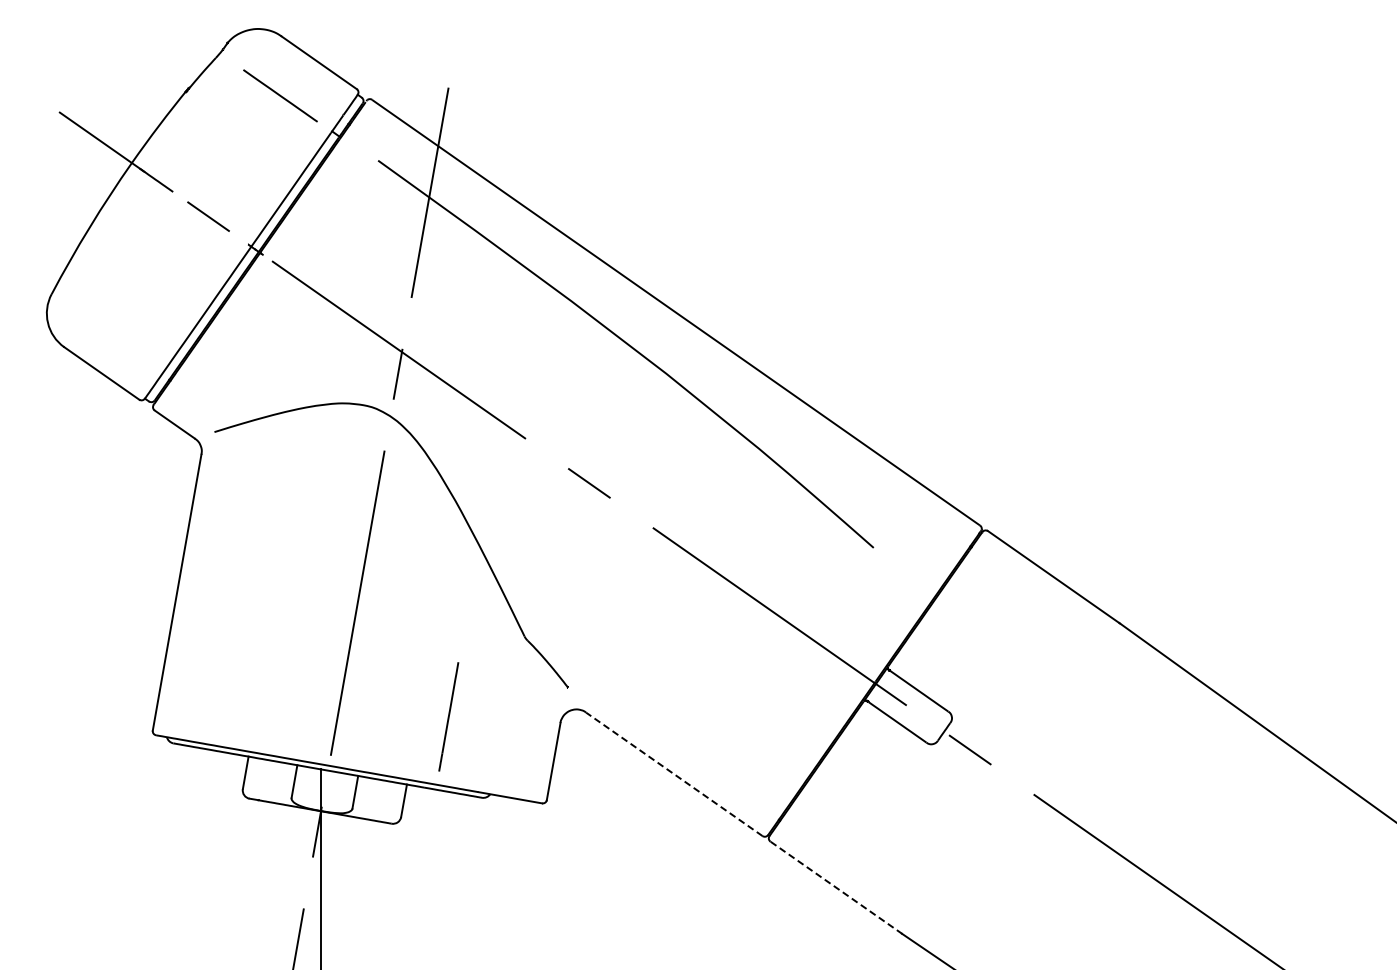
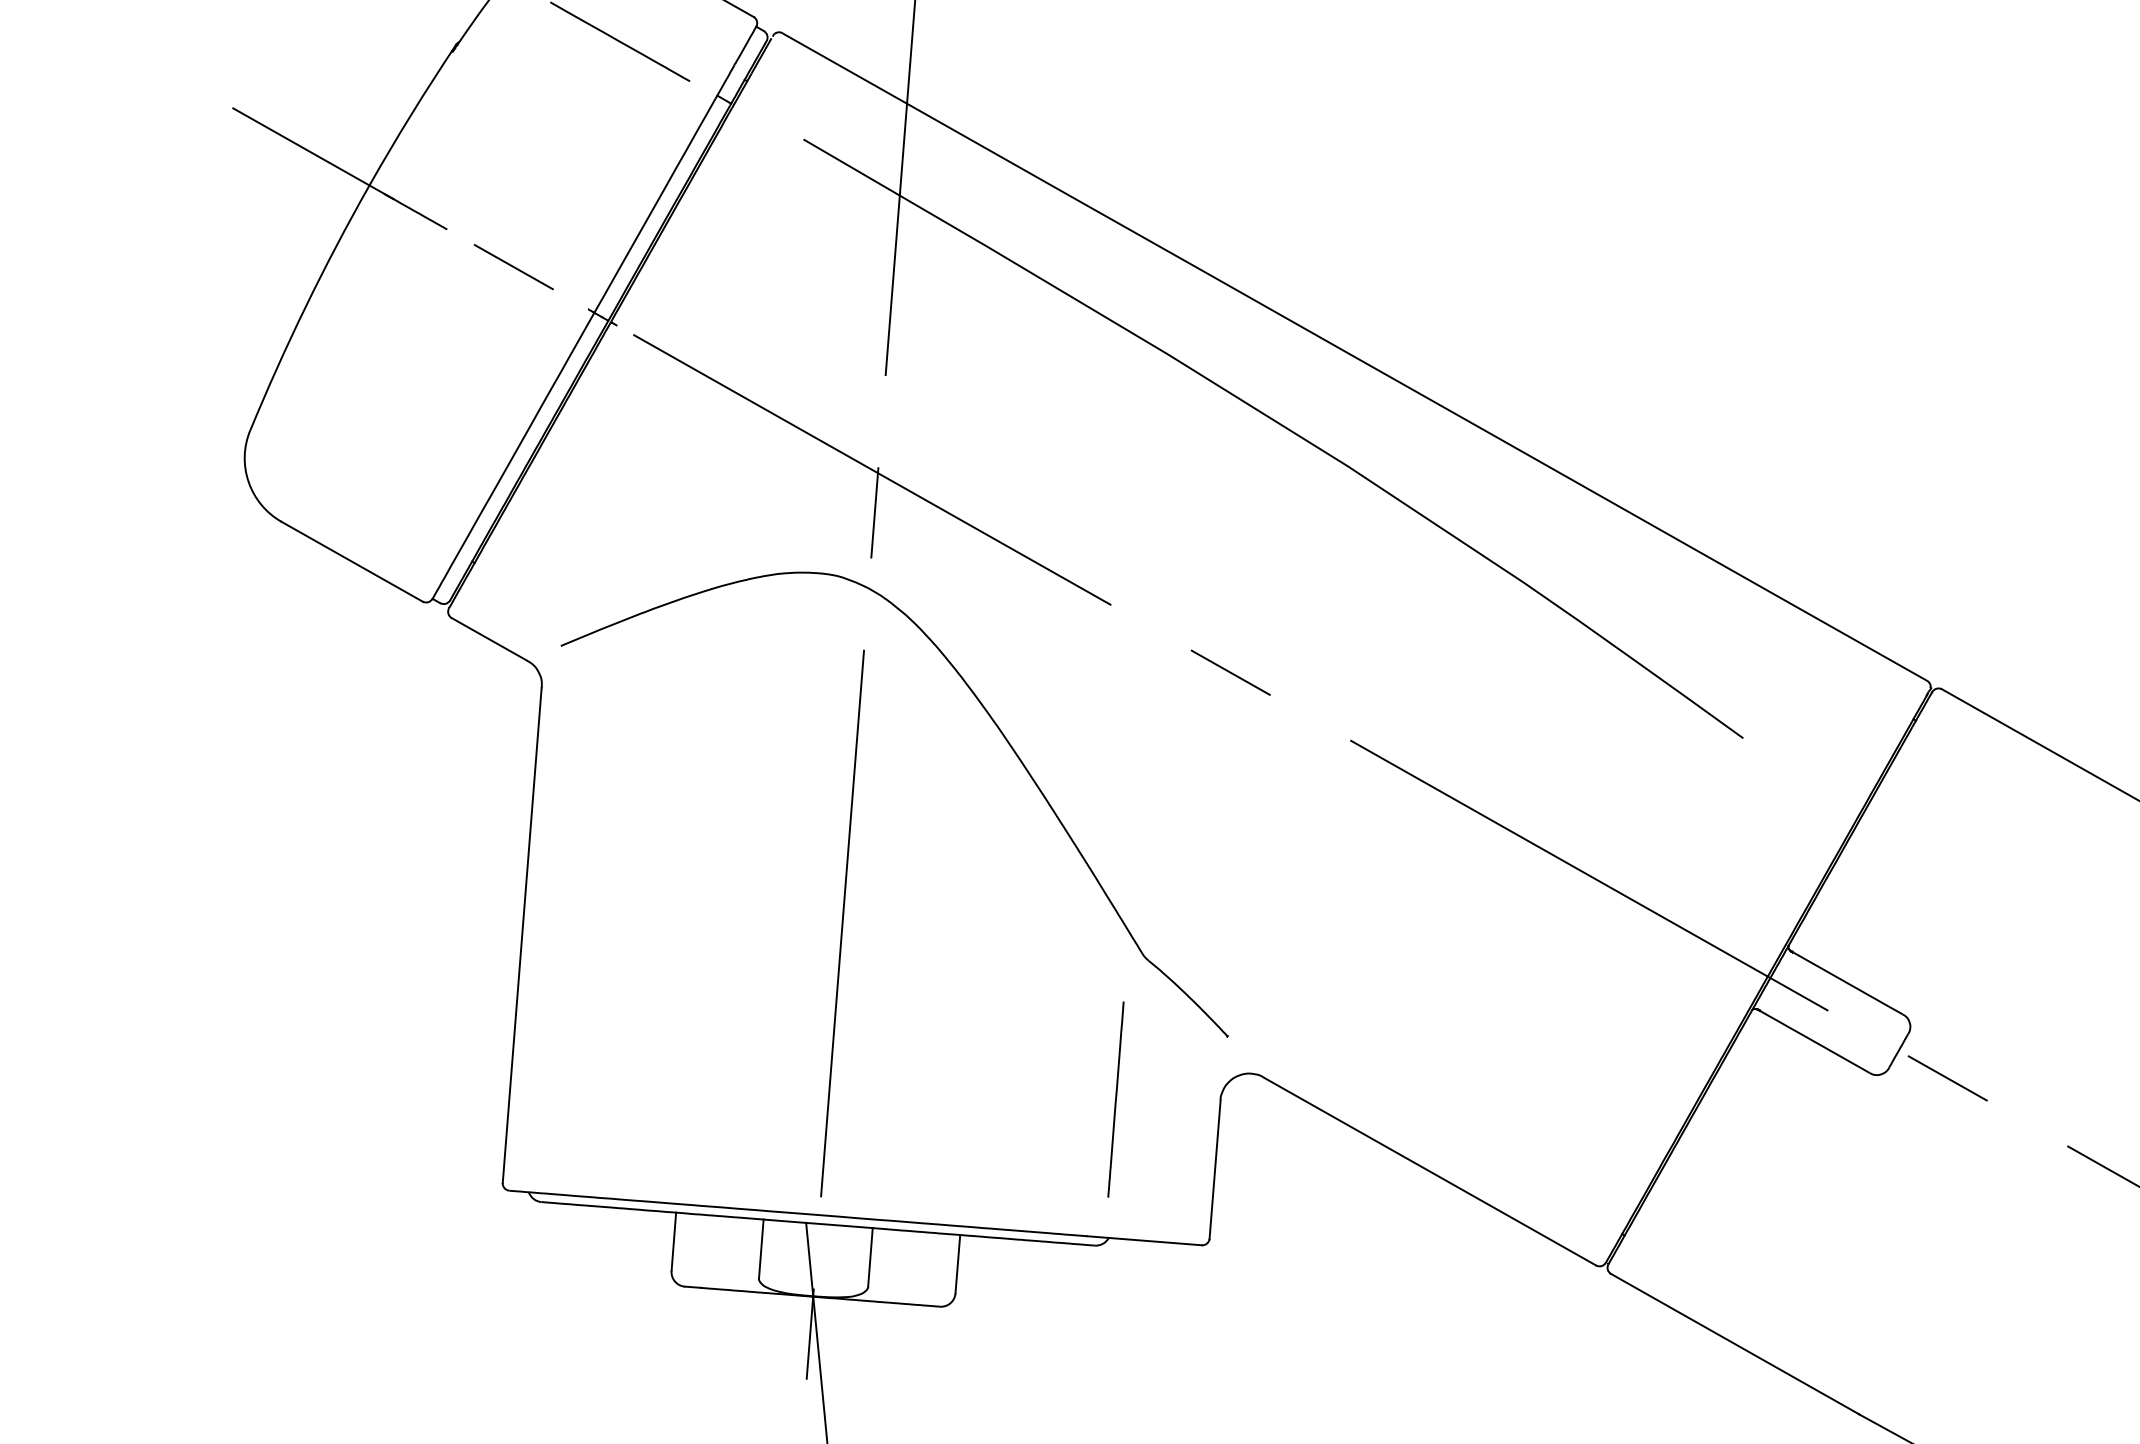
line: (448, 716) -> (1115, 1098), moved
line: (674, 774) -> (1430, 1171), dashed -> solid
line: (836, 887) -> (1735, 1343), dashed -> solid

